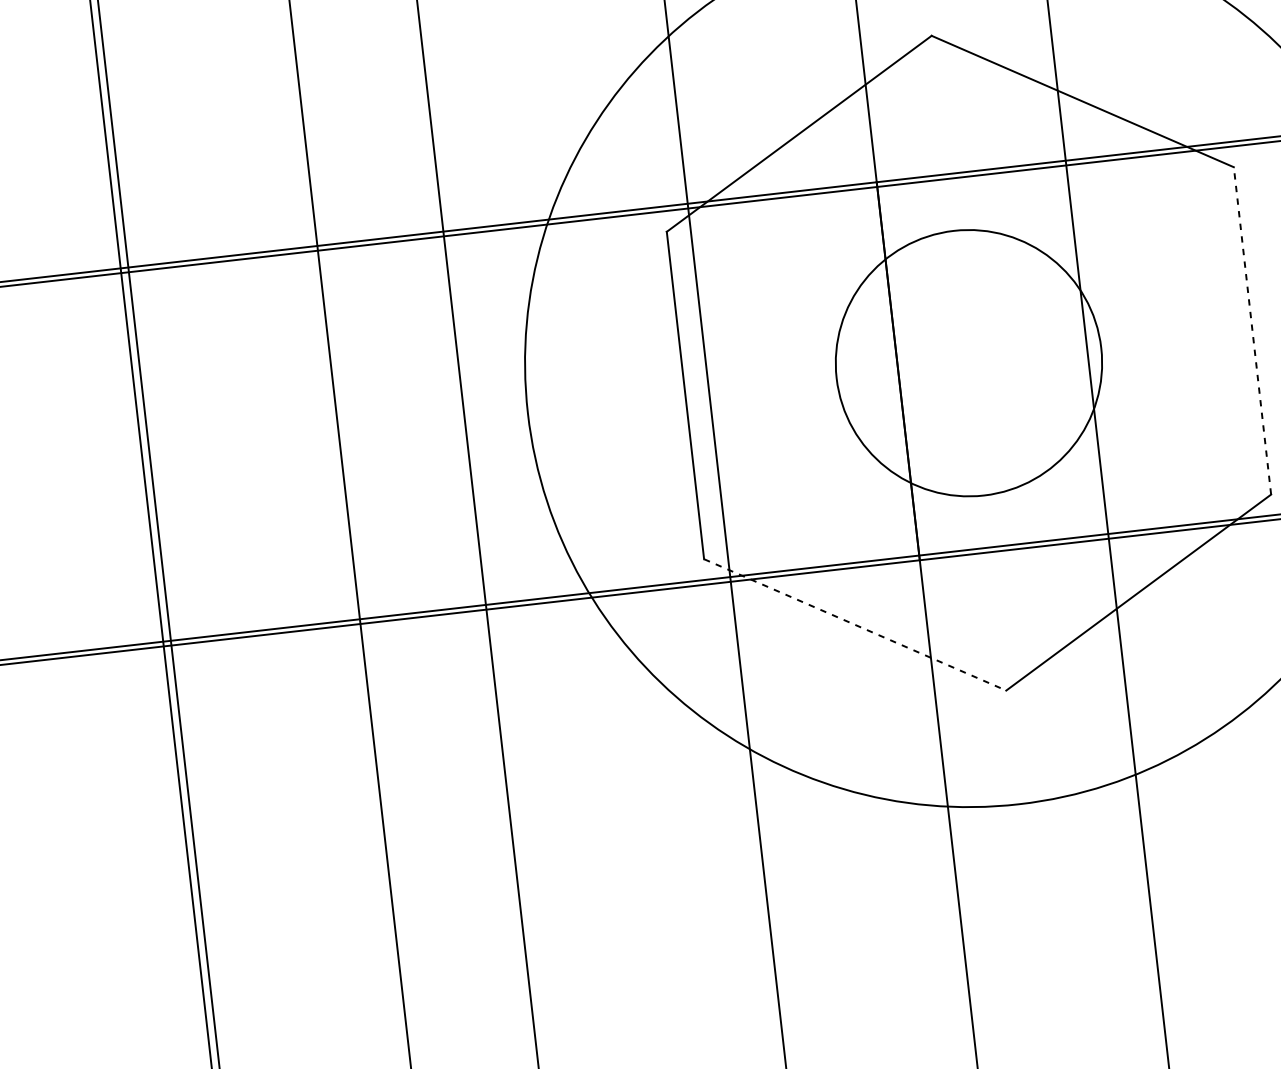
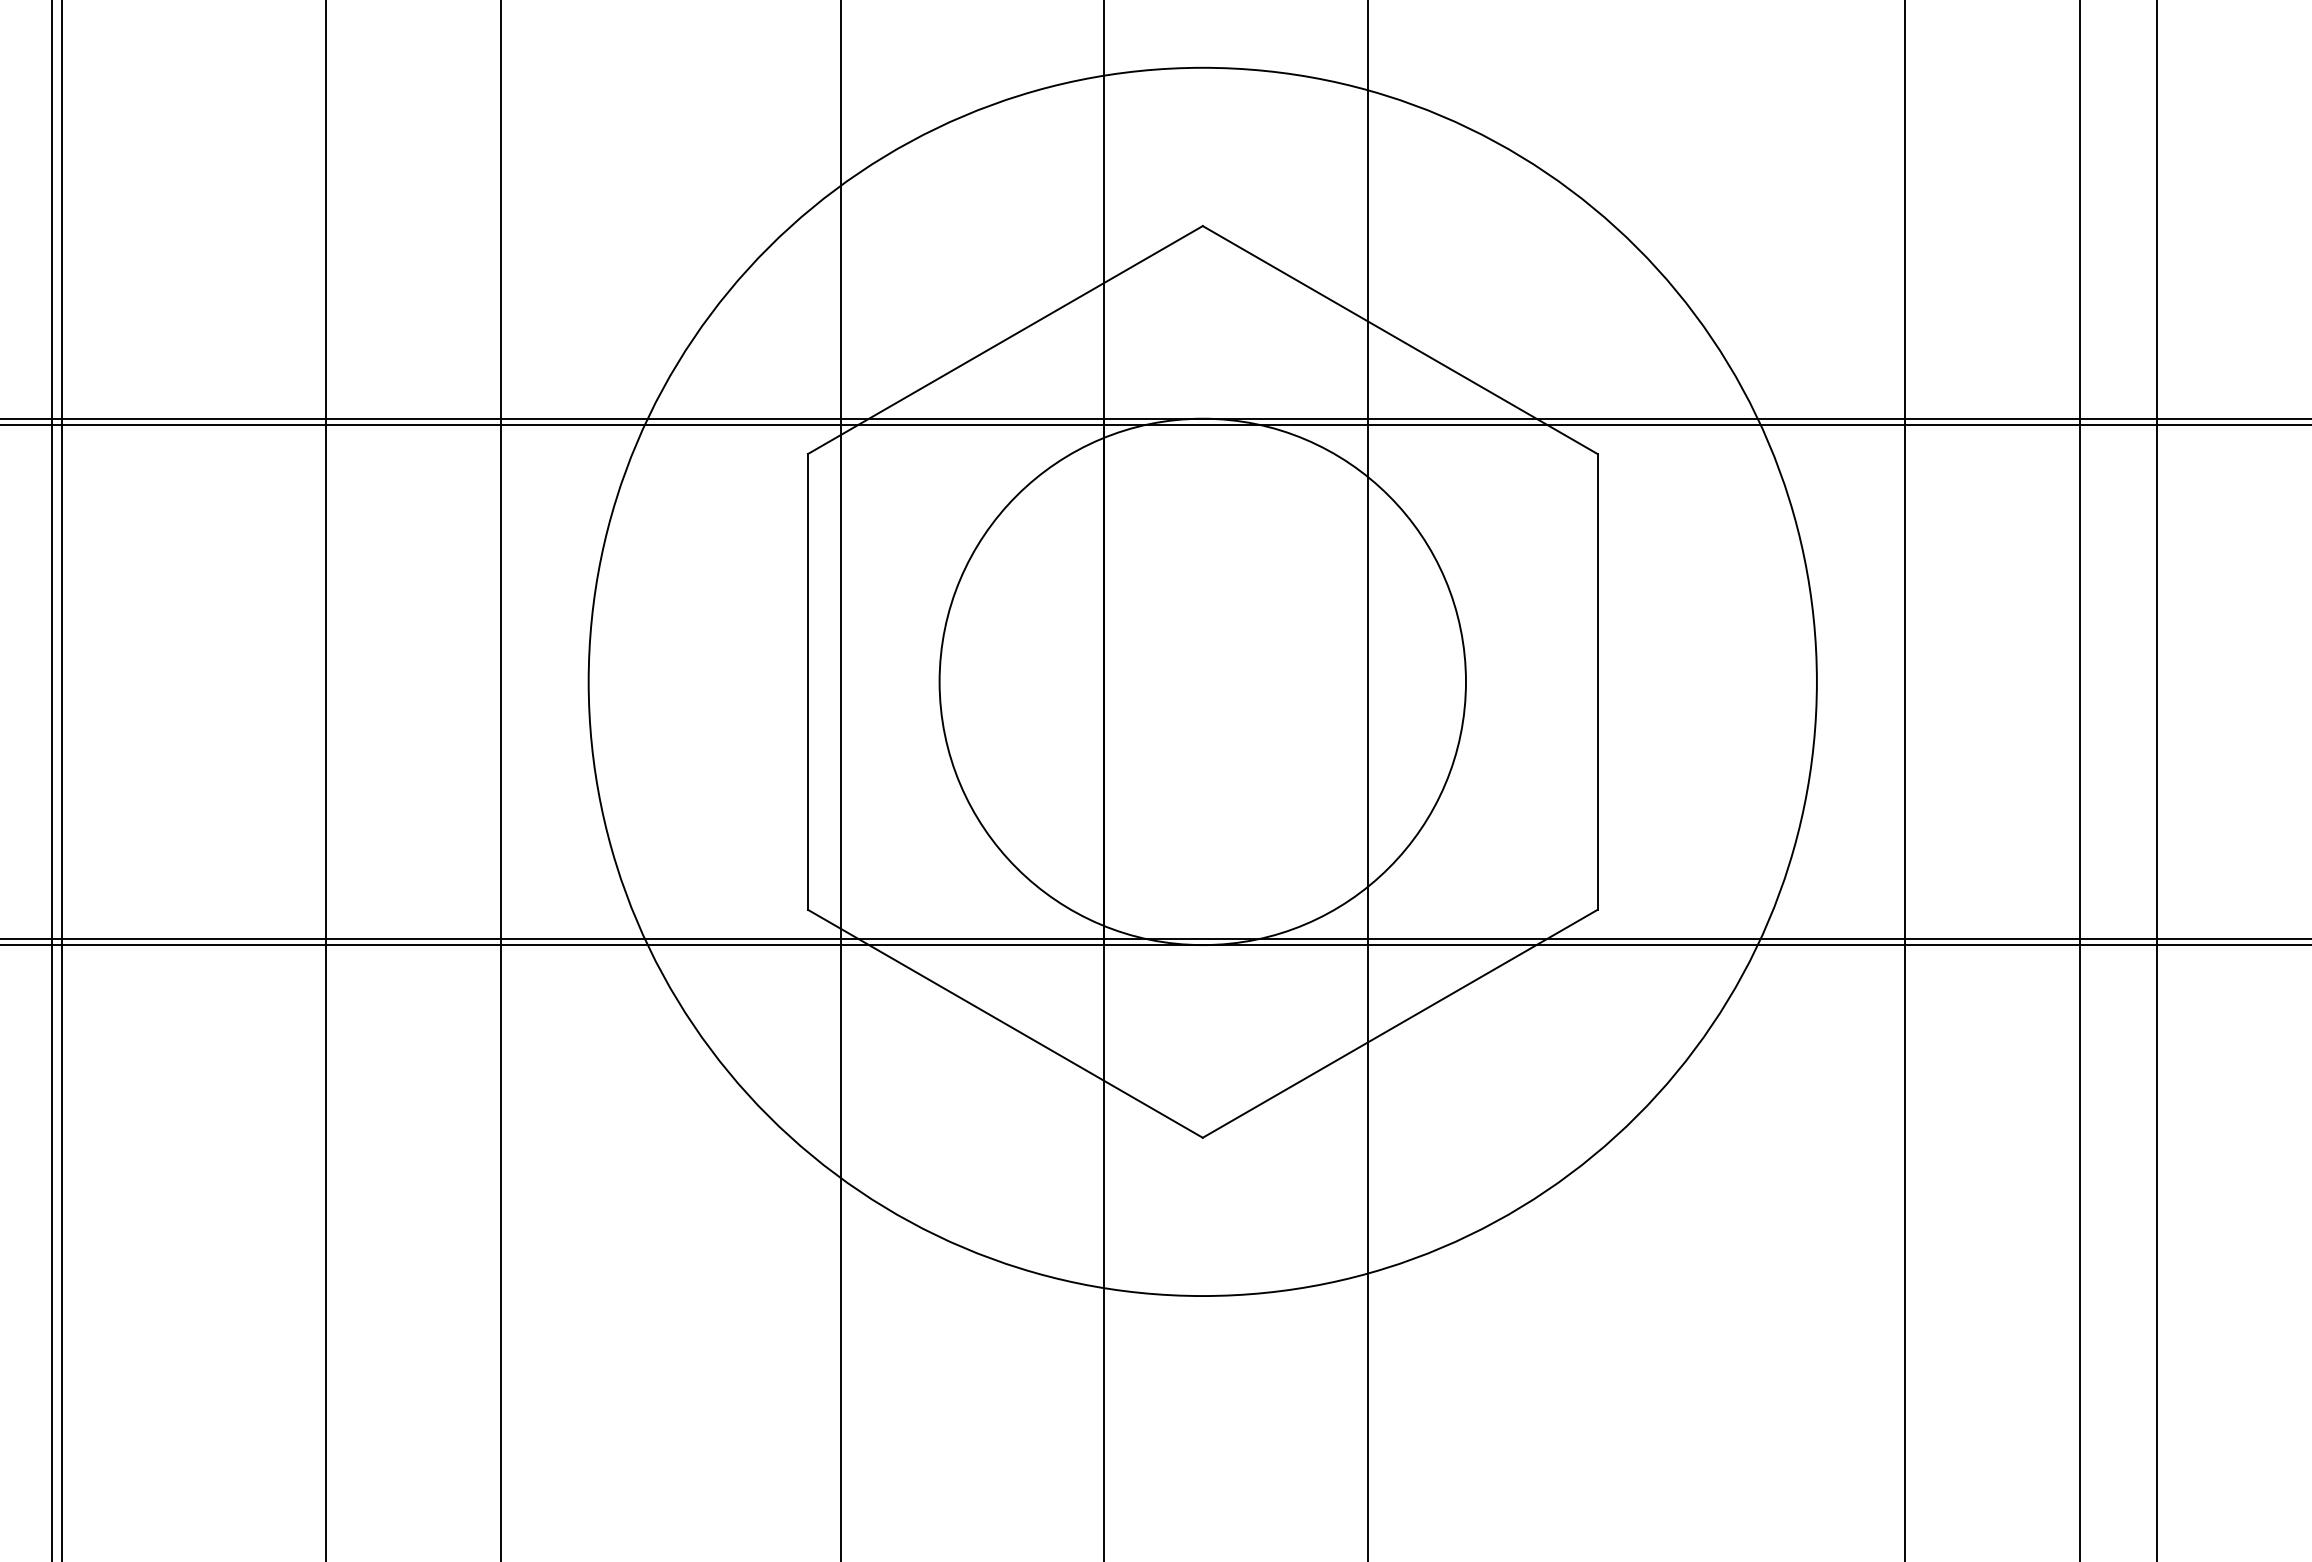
line: (1252, 330) -> (1597, 681), dashed -> solid
circle: (968, 362) -> (1202, 681), size x1.43
line: (855, 624) -> (1005, 1023), dashed -> solid

